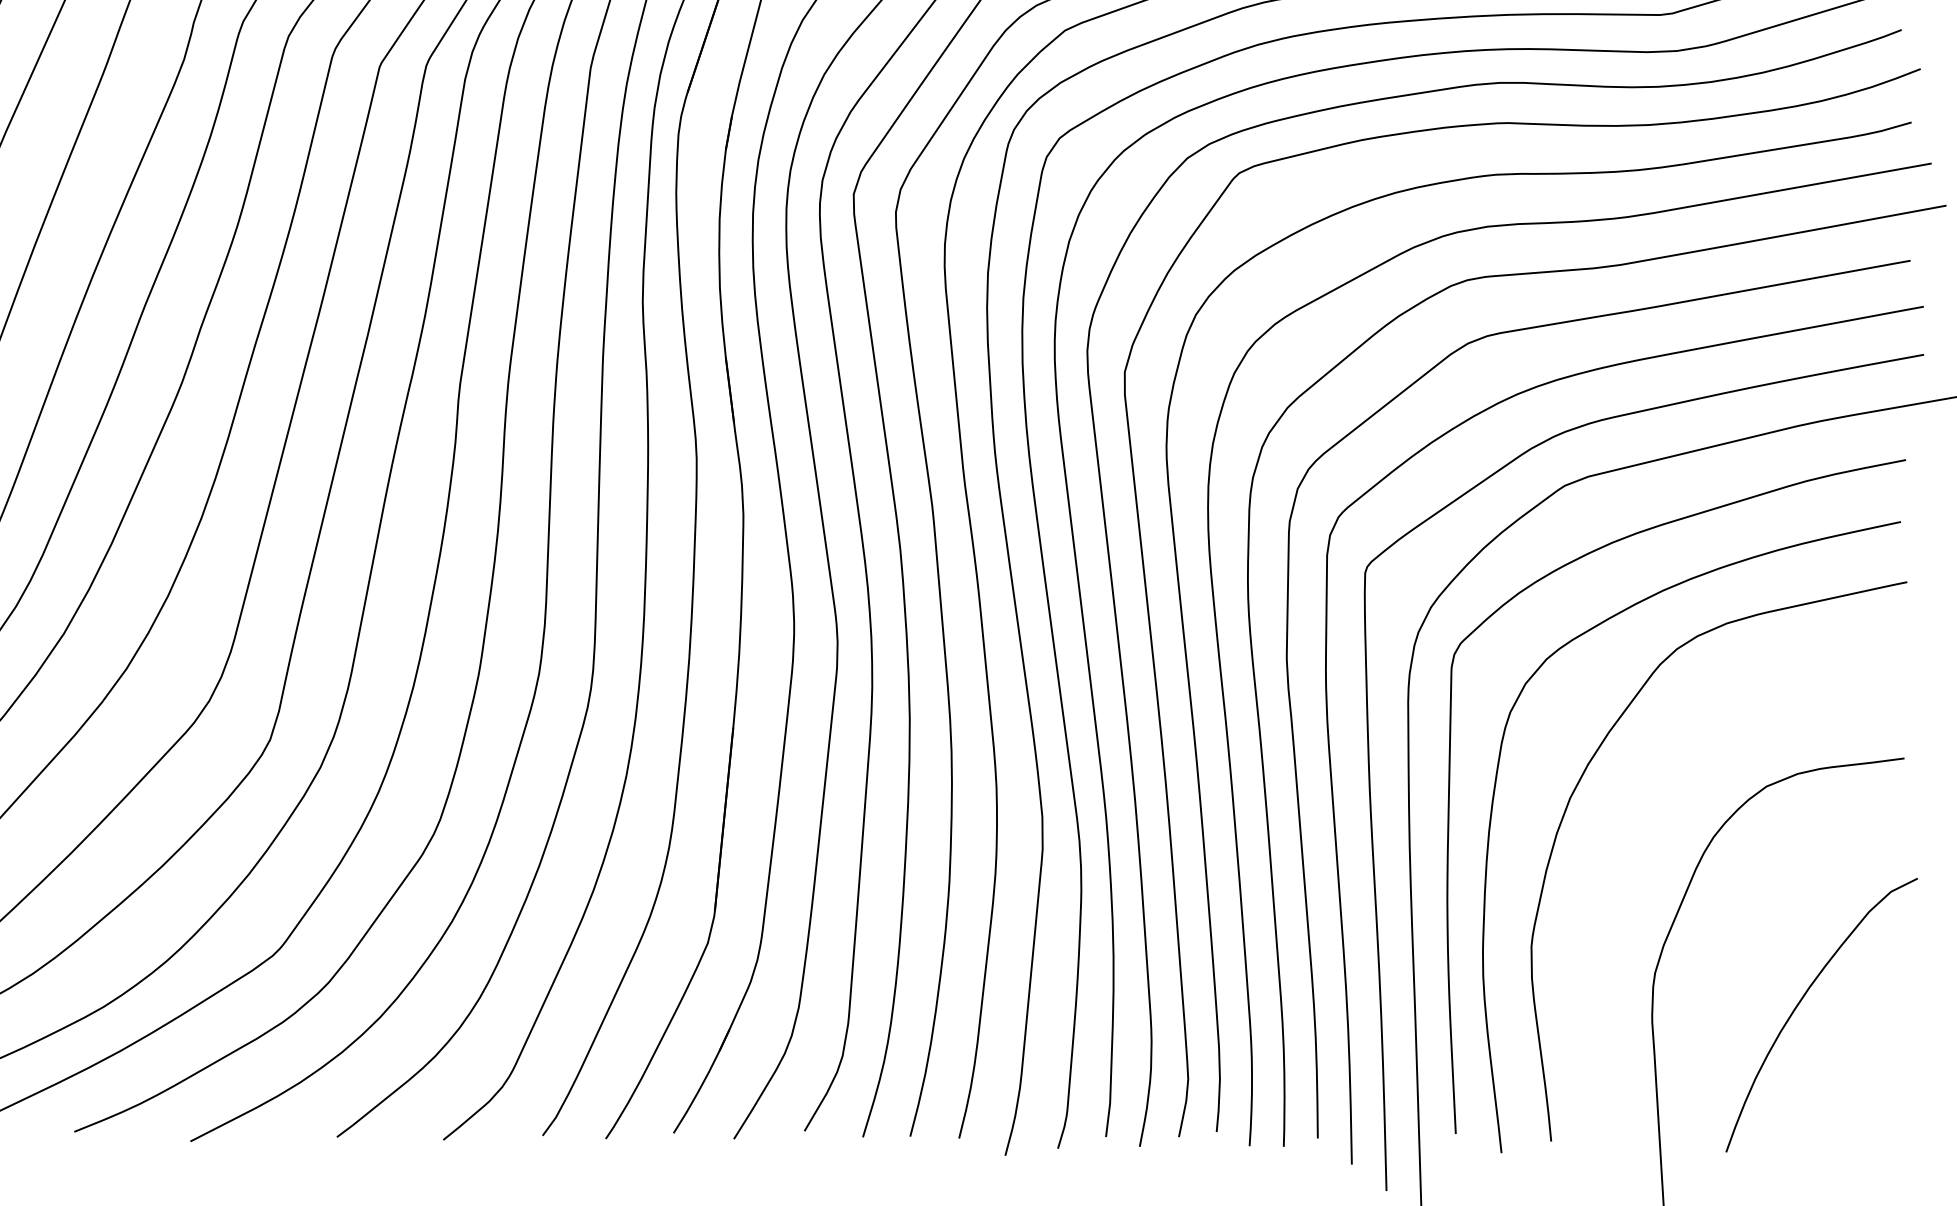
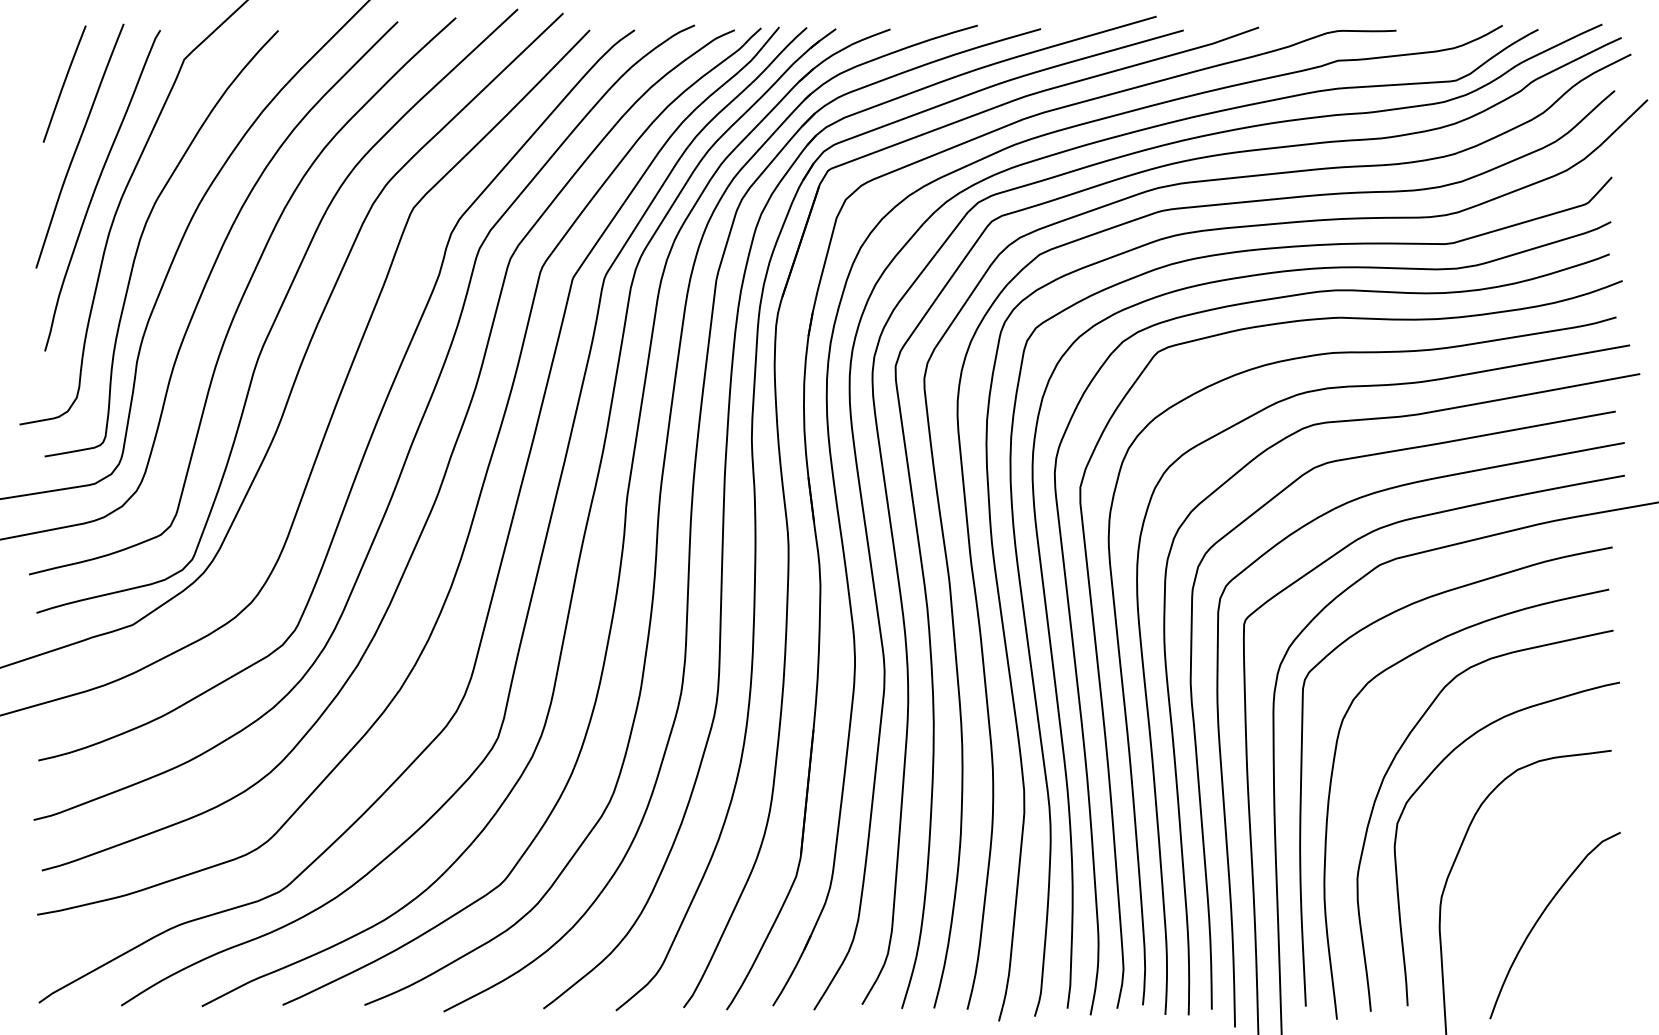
curve: (1635, 799) -> (1428, 778), added

